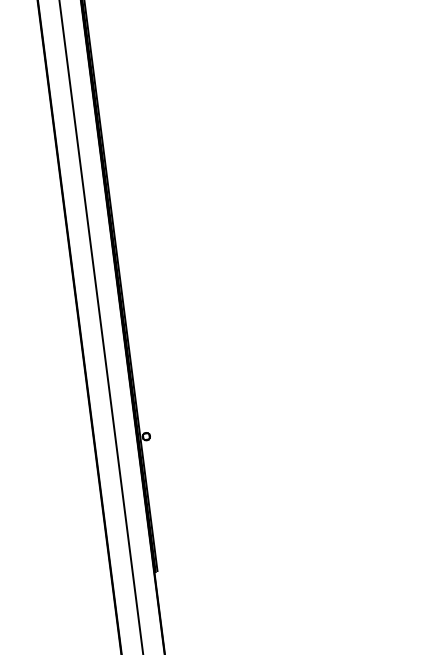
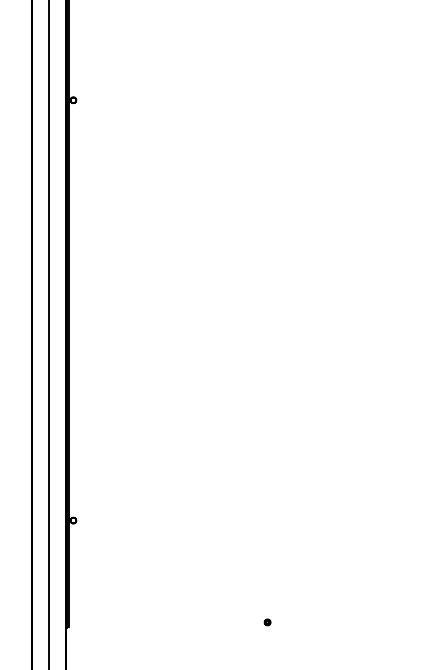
part: (406, 533) -> (267, 622), added

